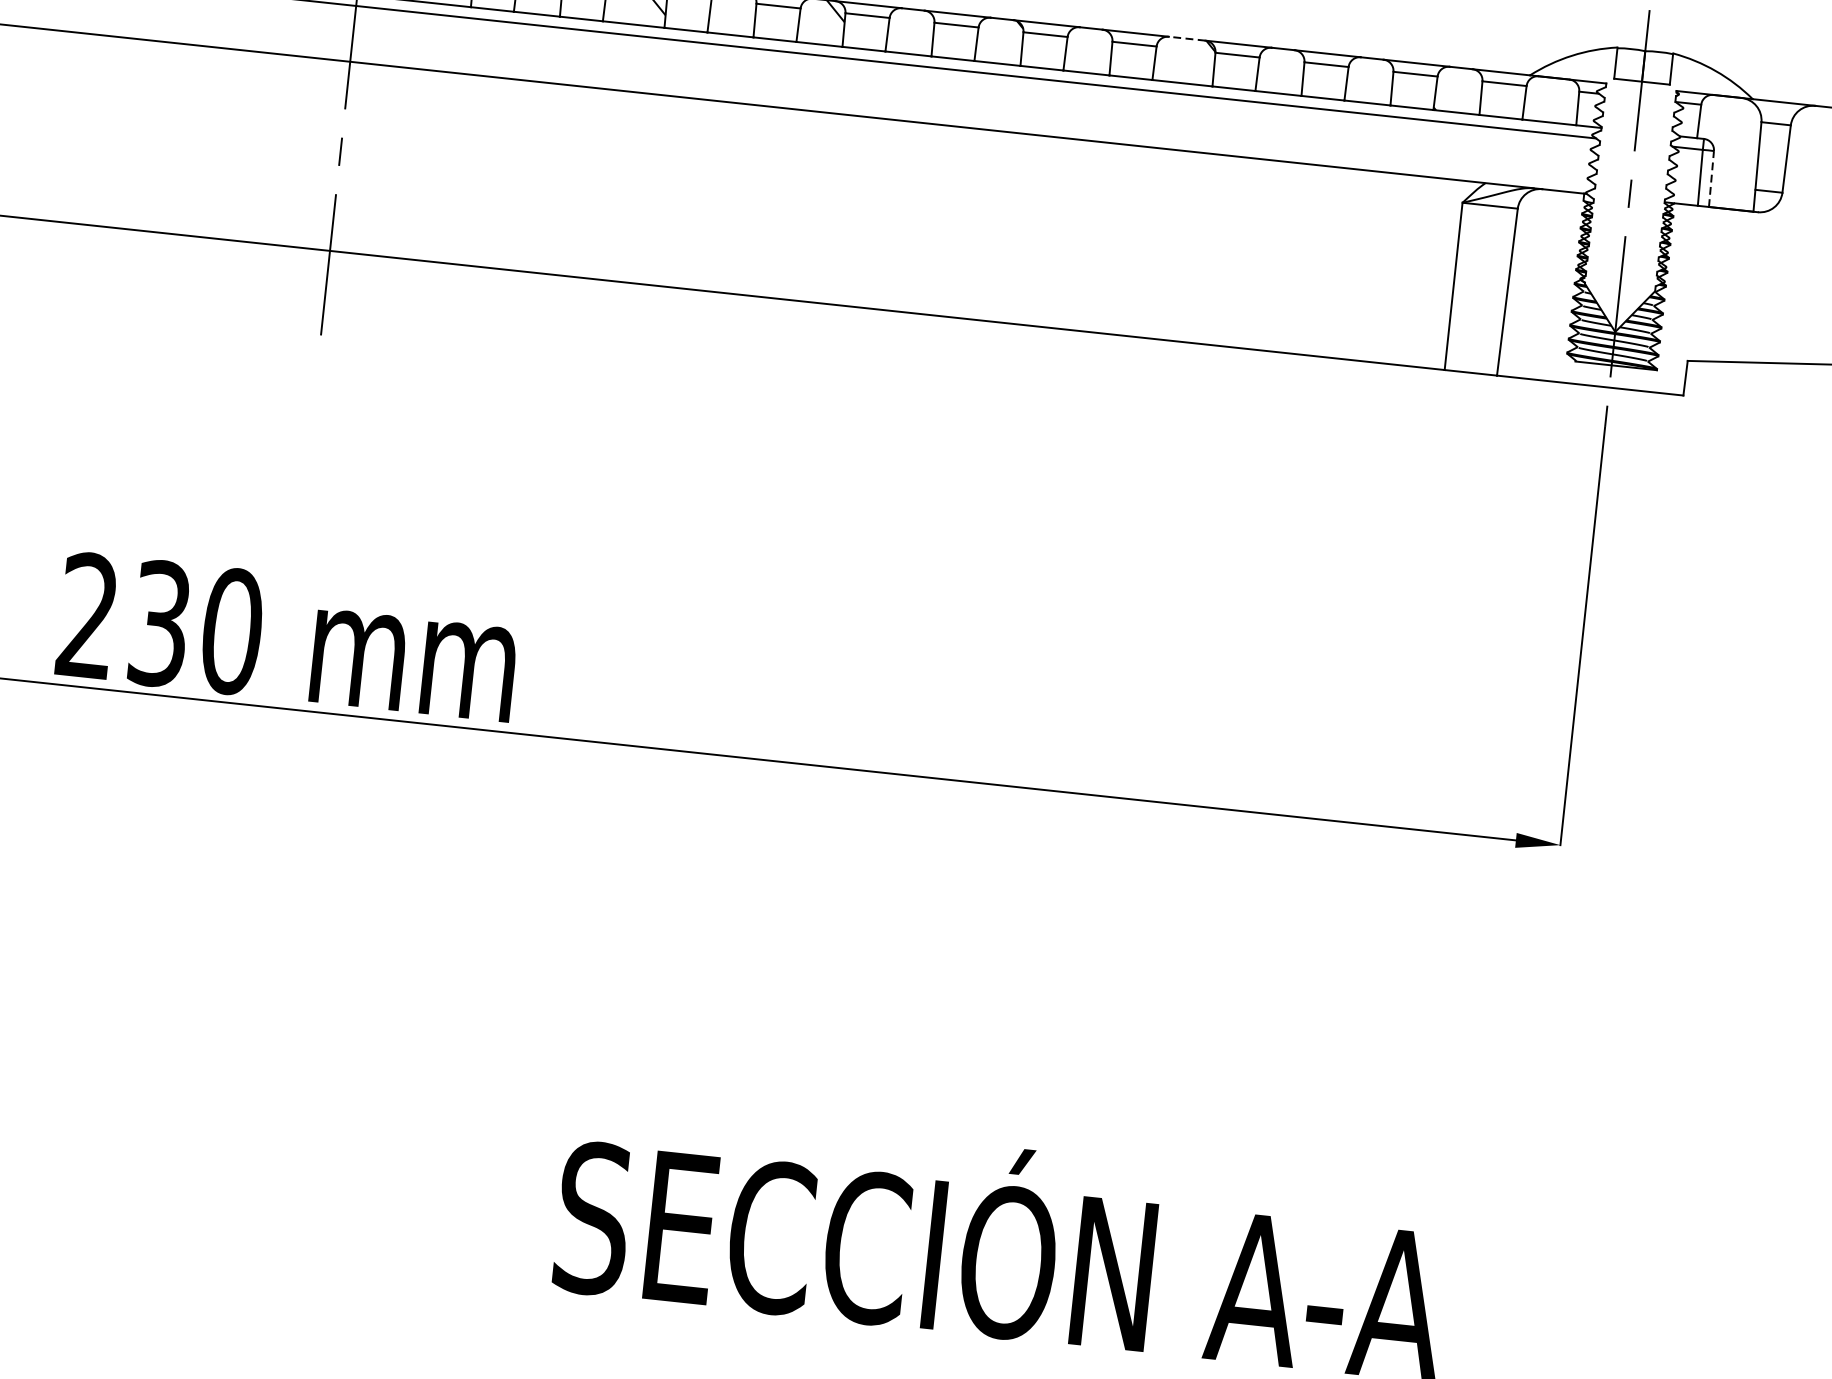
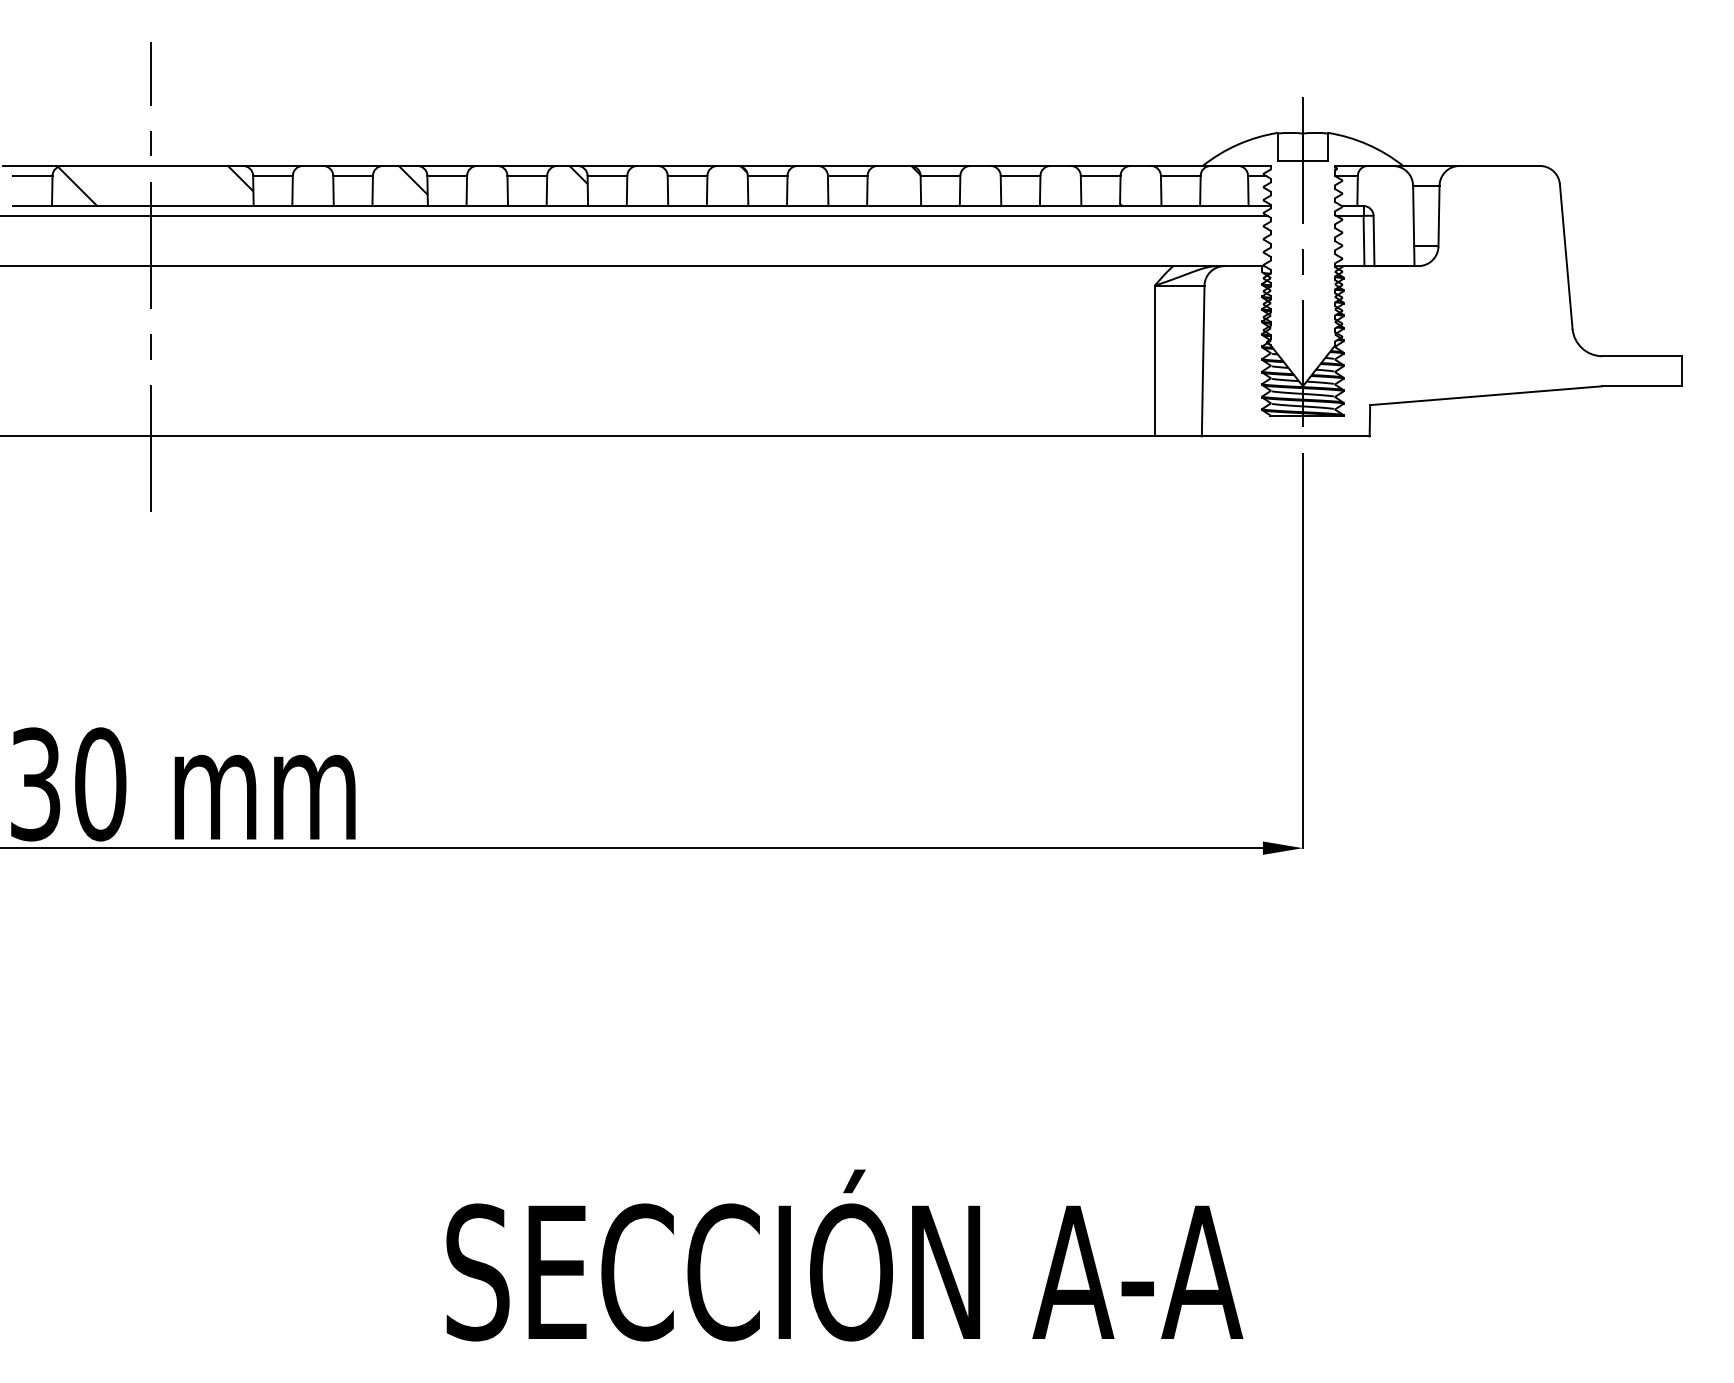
line: (1186, 38) -> (893, 165), dashed -> solid
line: (1712, 178) -> (1374, 240), dashed -> solid

